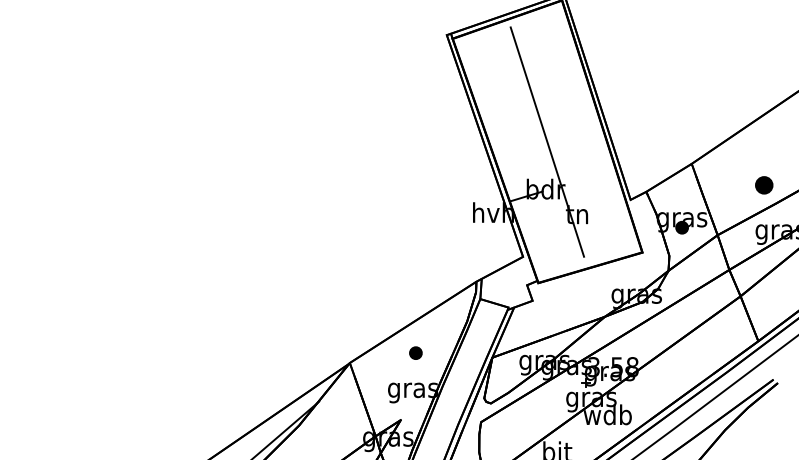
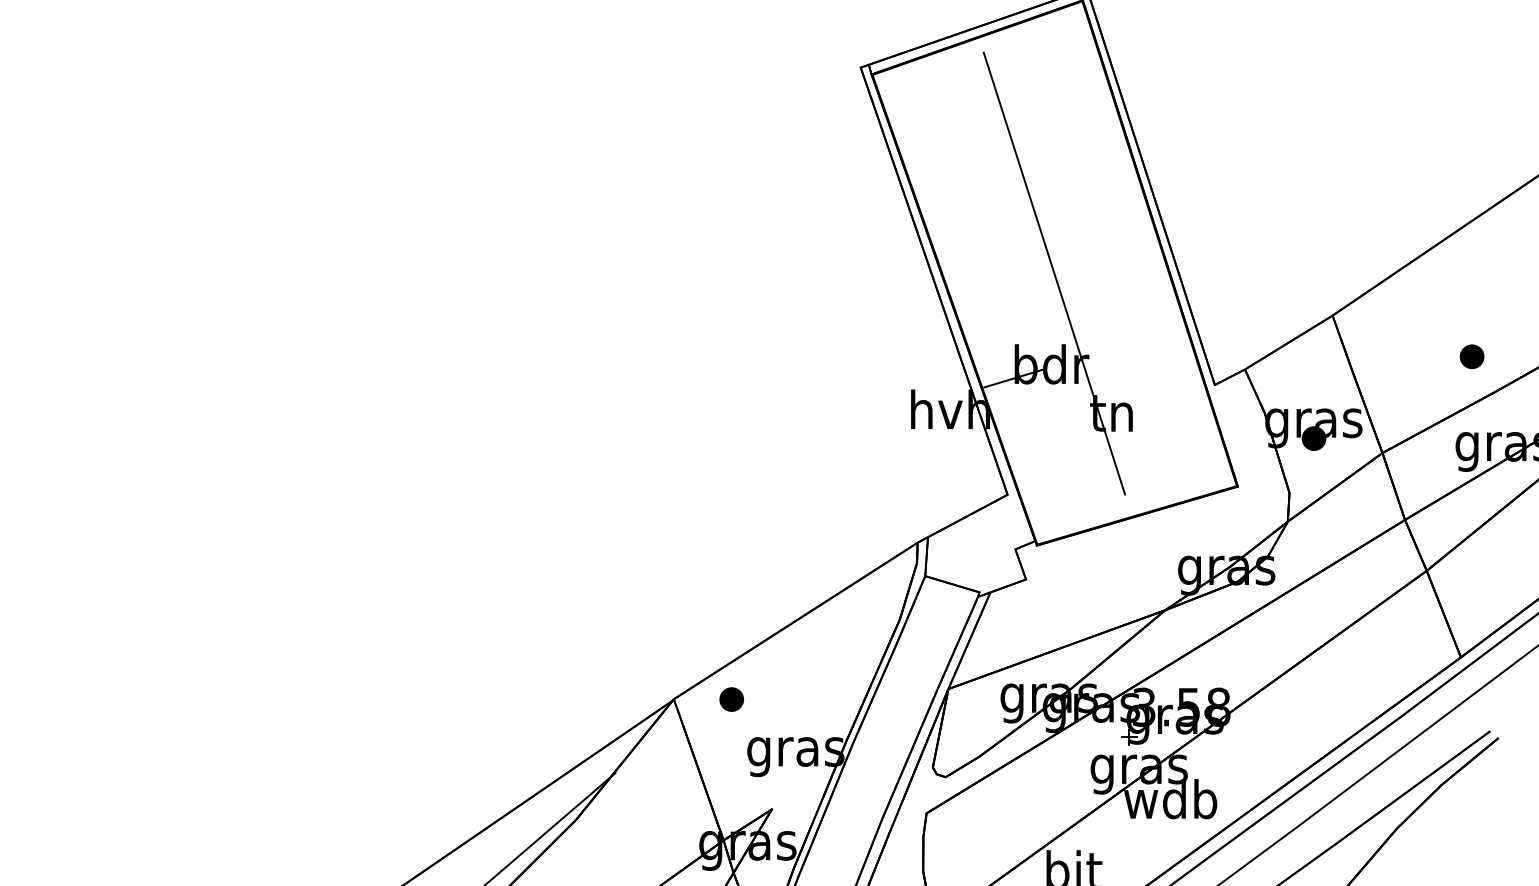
part: (763, 184) -> (1470, 355), size x0.71
part: (415, 352) -> (730, 698), moved

